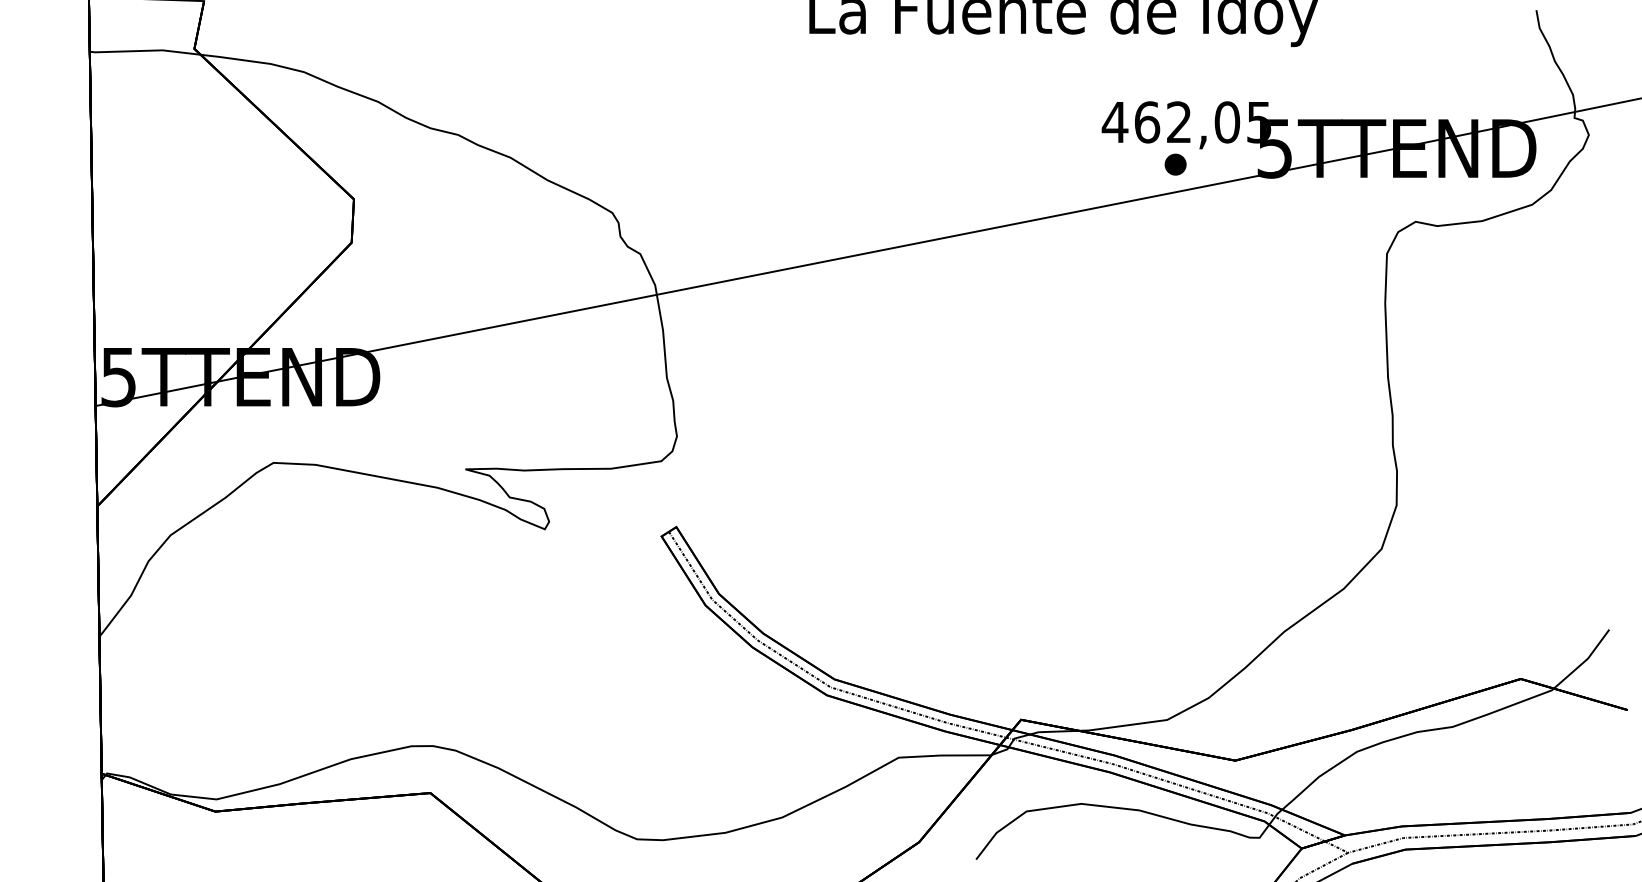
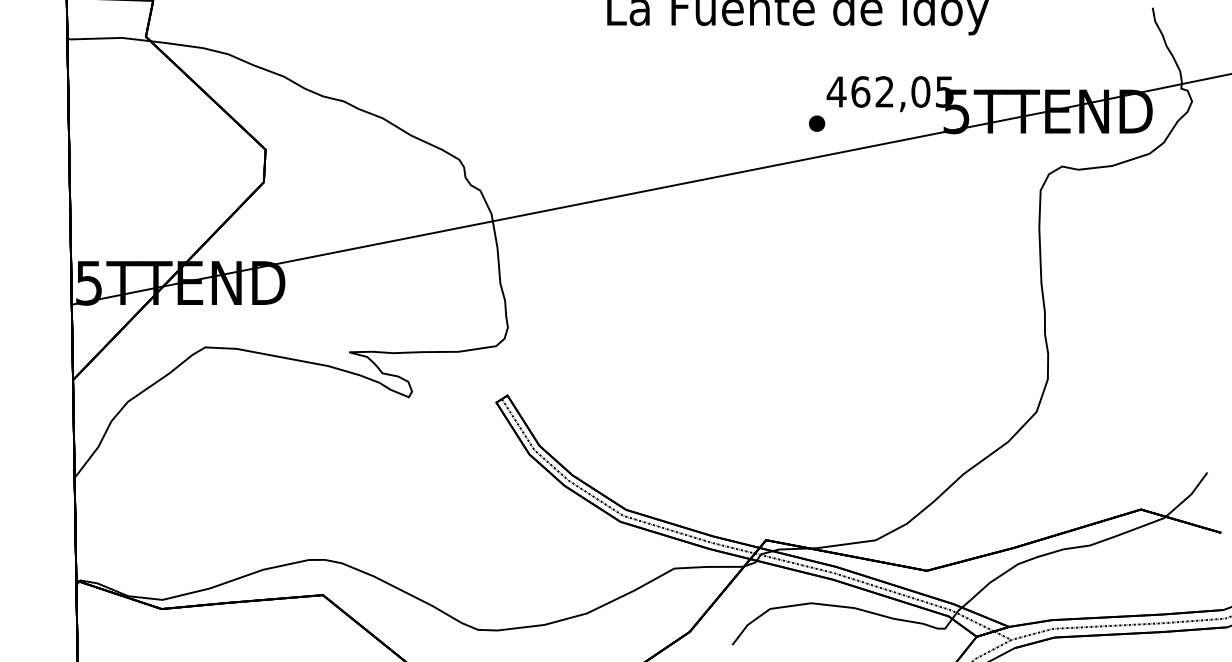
part: (1176, 164) -> (817, 123), moved

